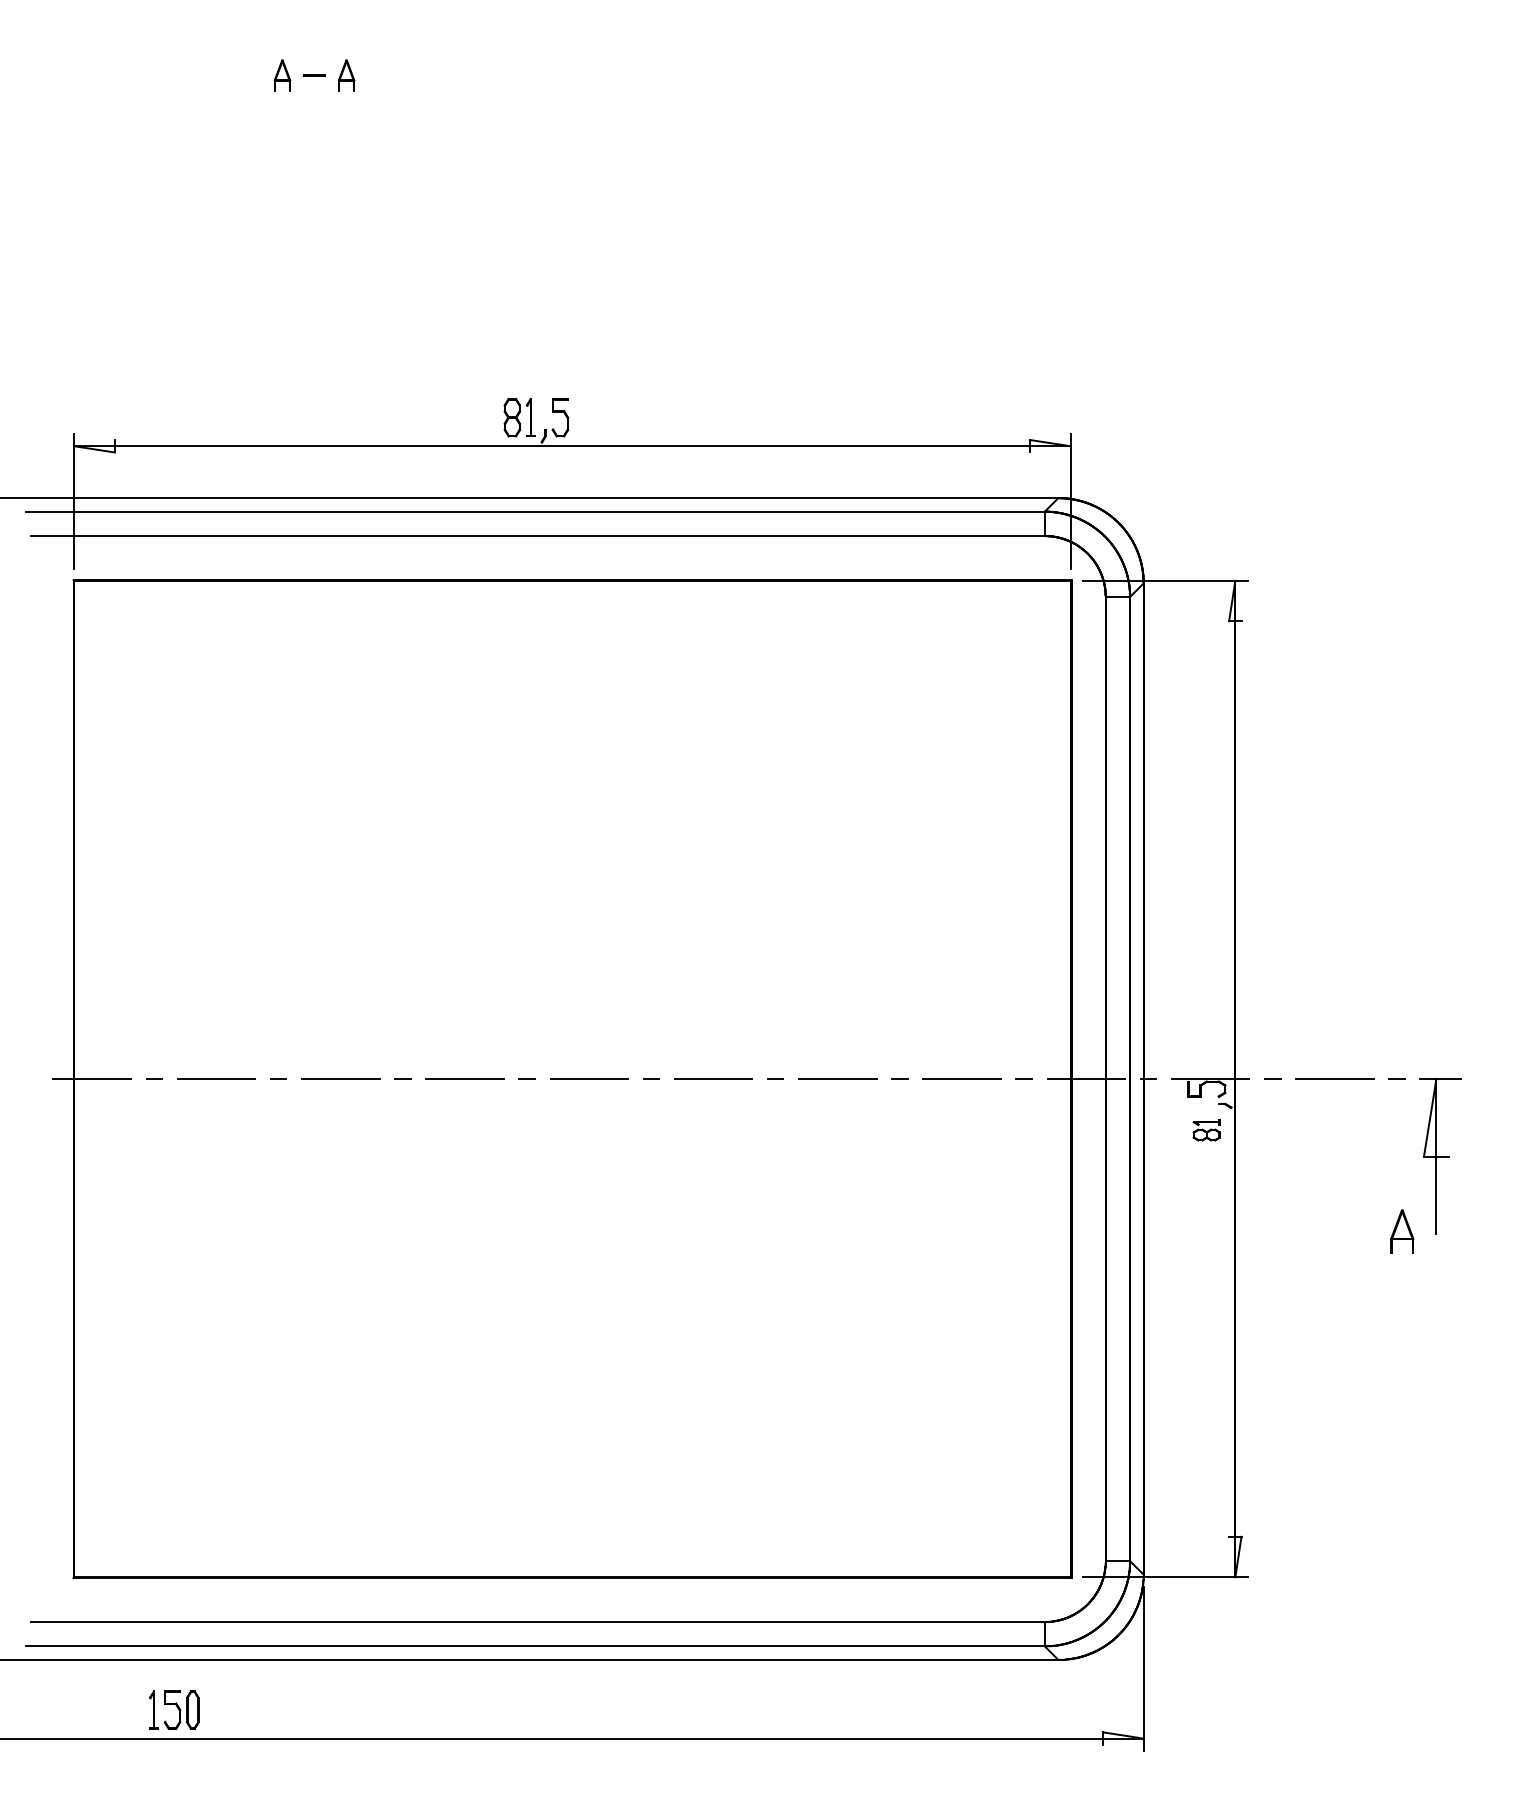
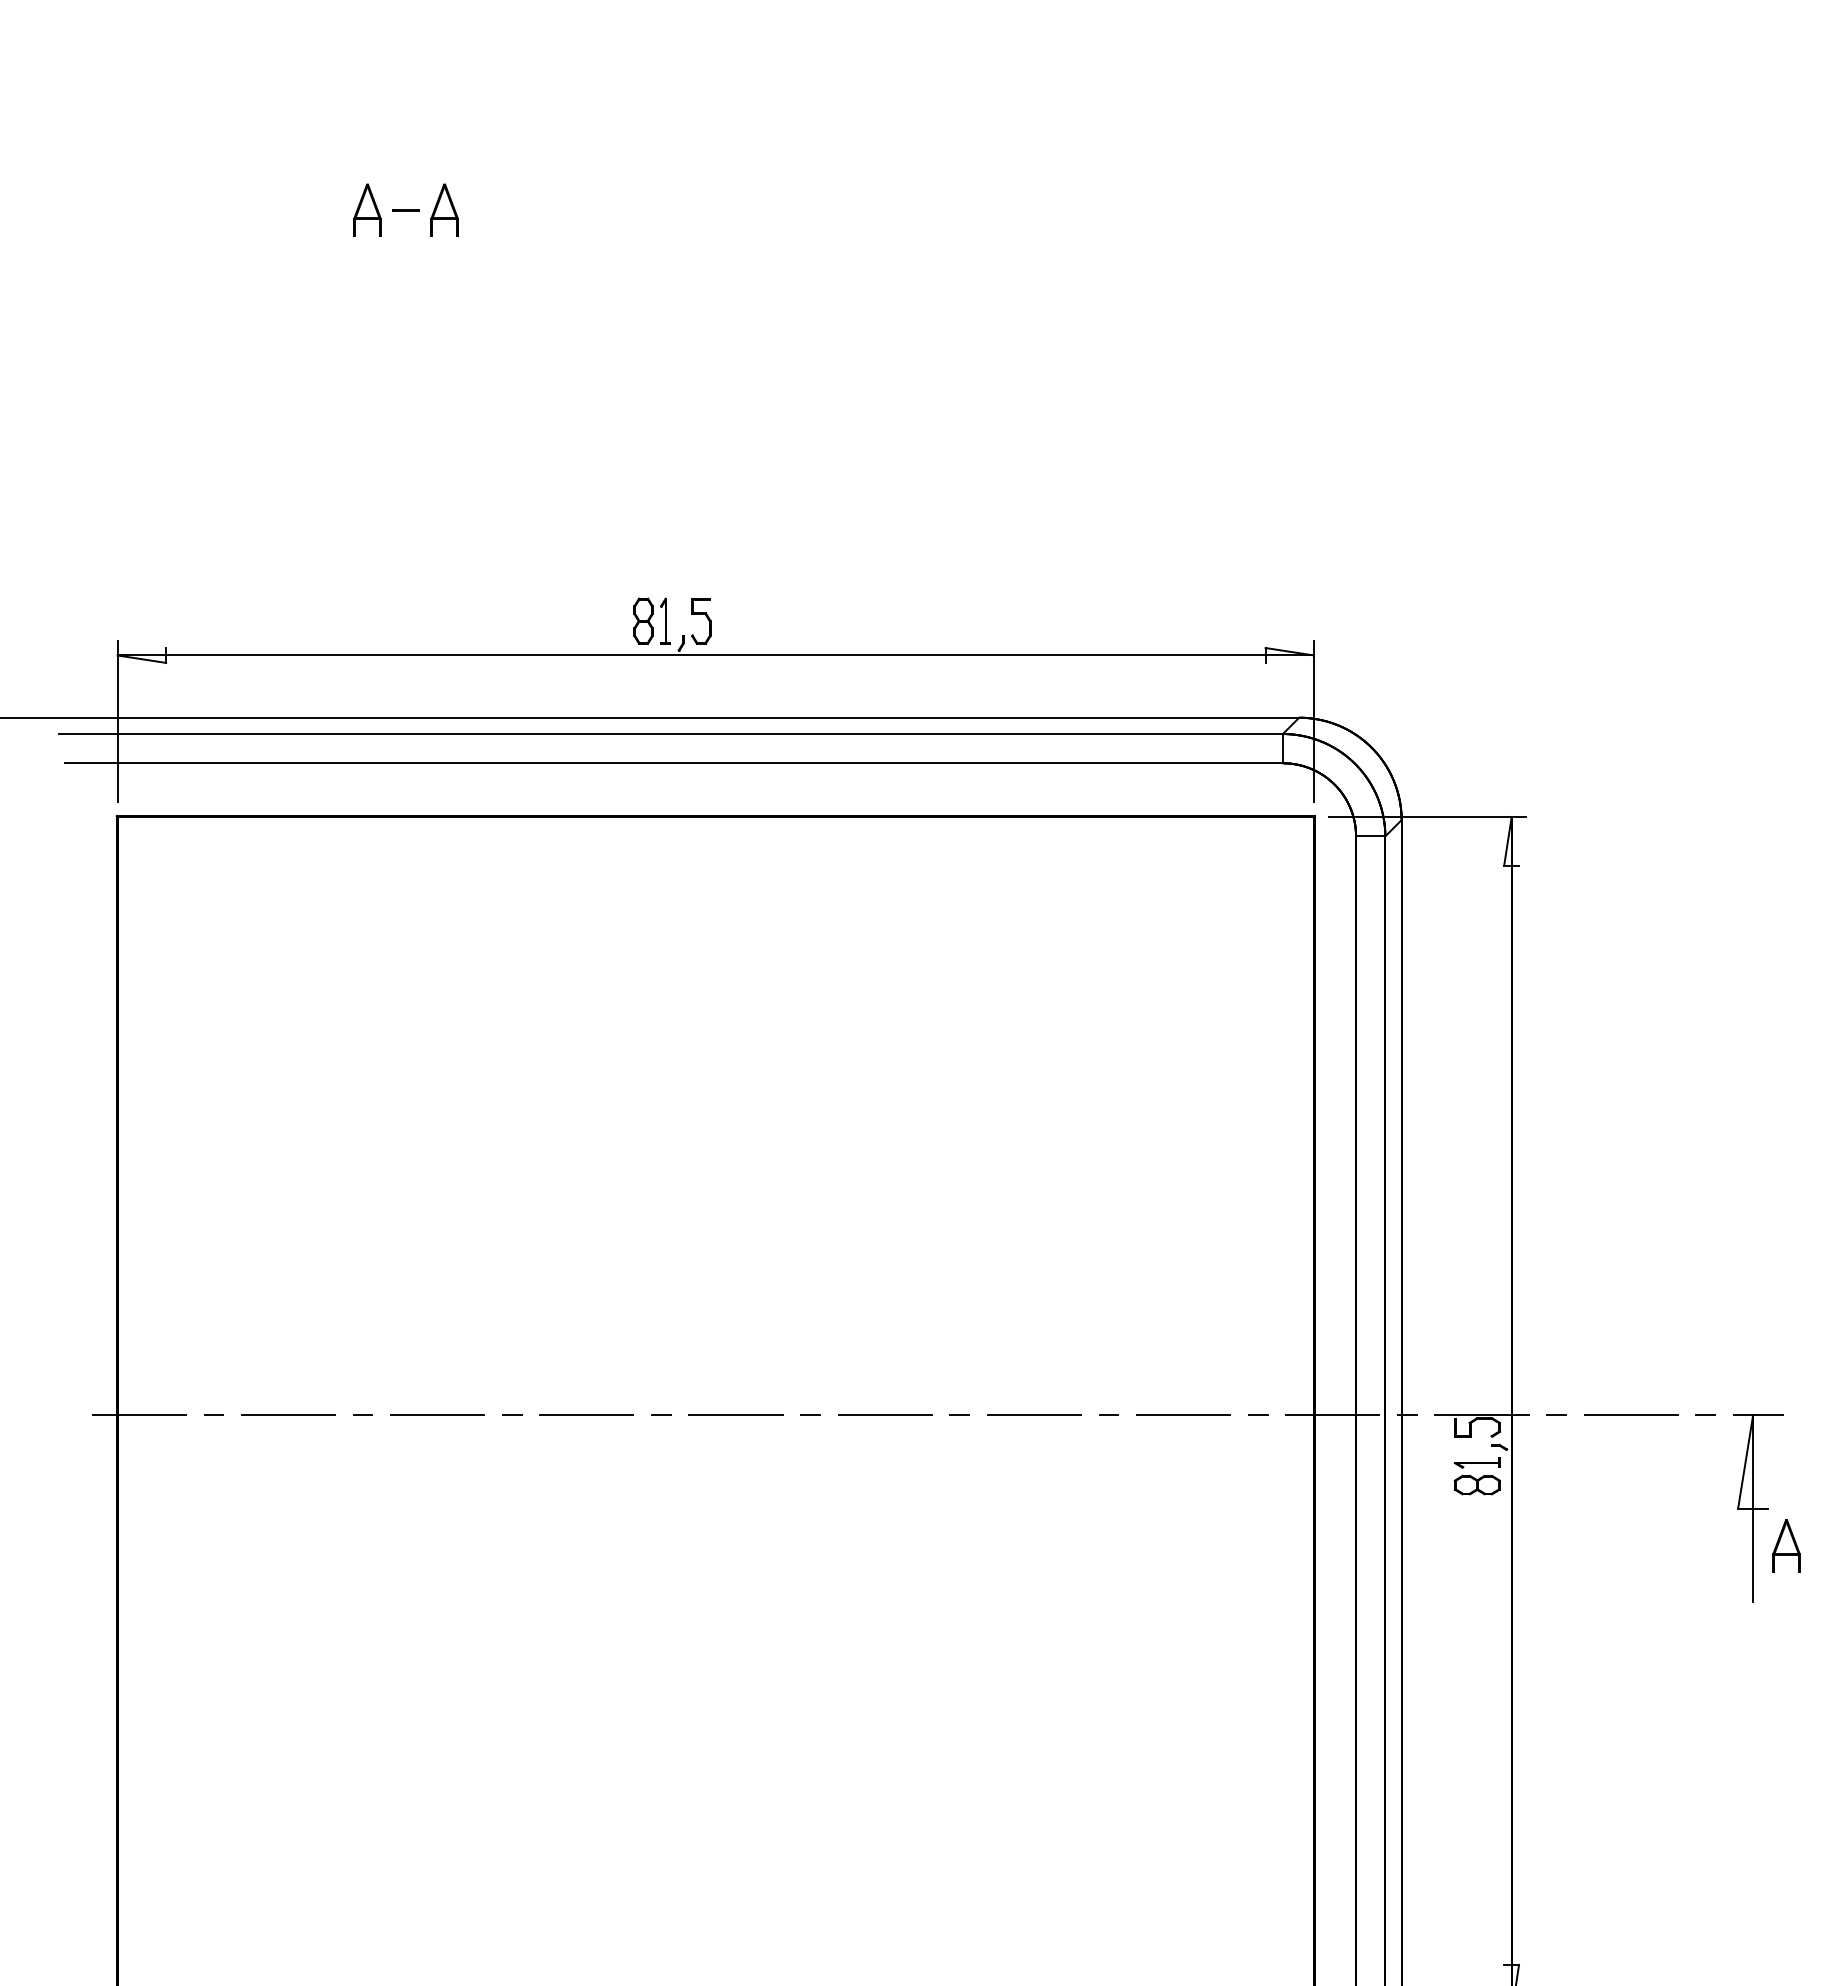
part: (282, 75) -> (367, 210), size x1.43
part: (346, 75) -> (444, 210), size x1.43
part: (1206, 1129) -> (1477, 1475), size x1.43
part: (1402, 1231) -> (1786, 1545), moved

